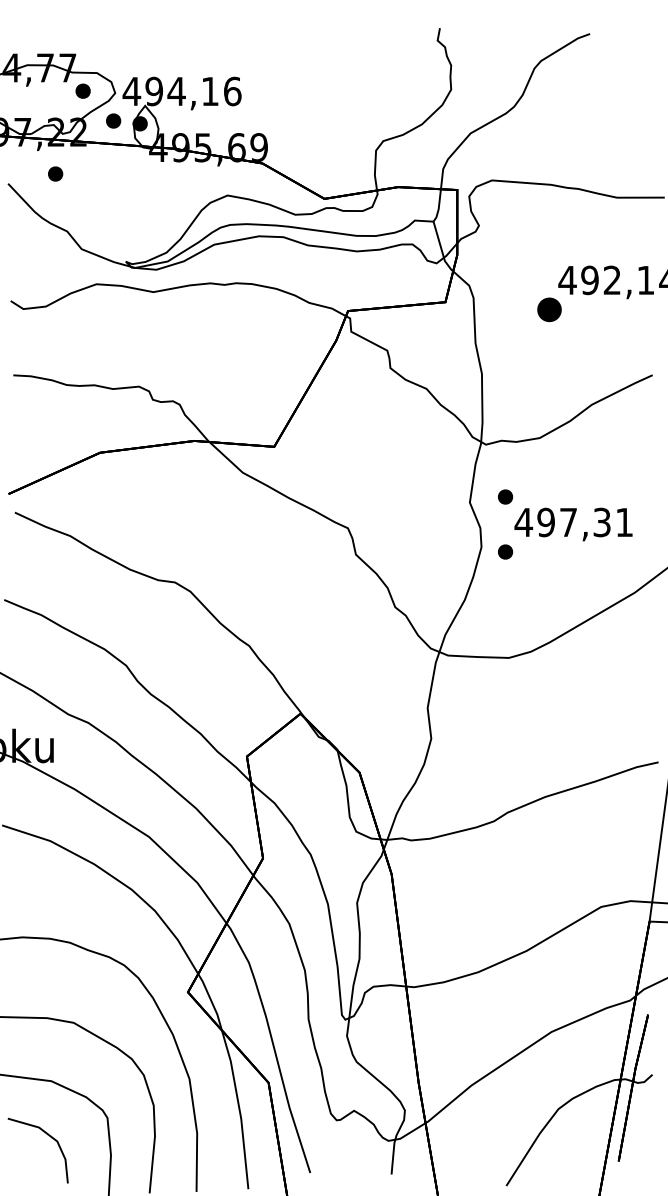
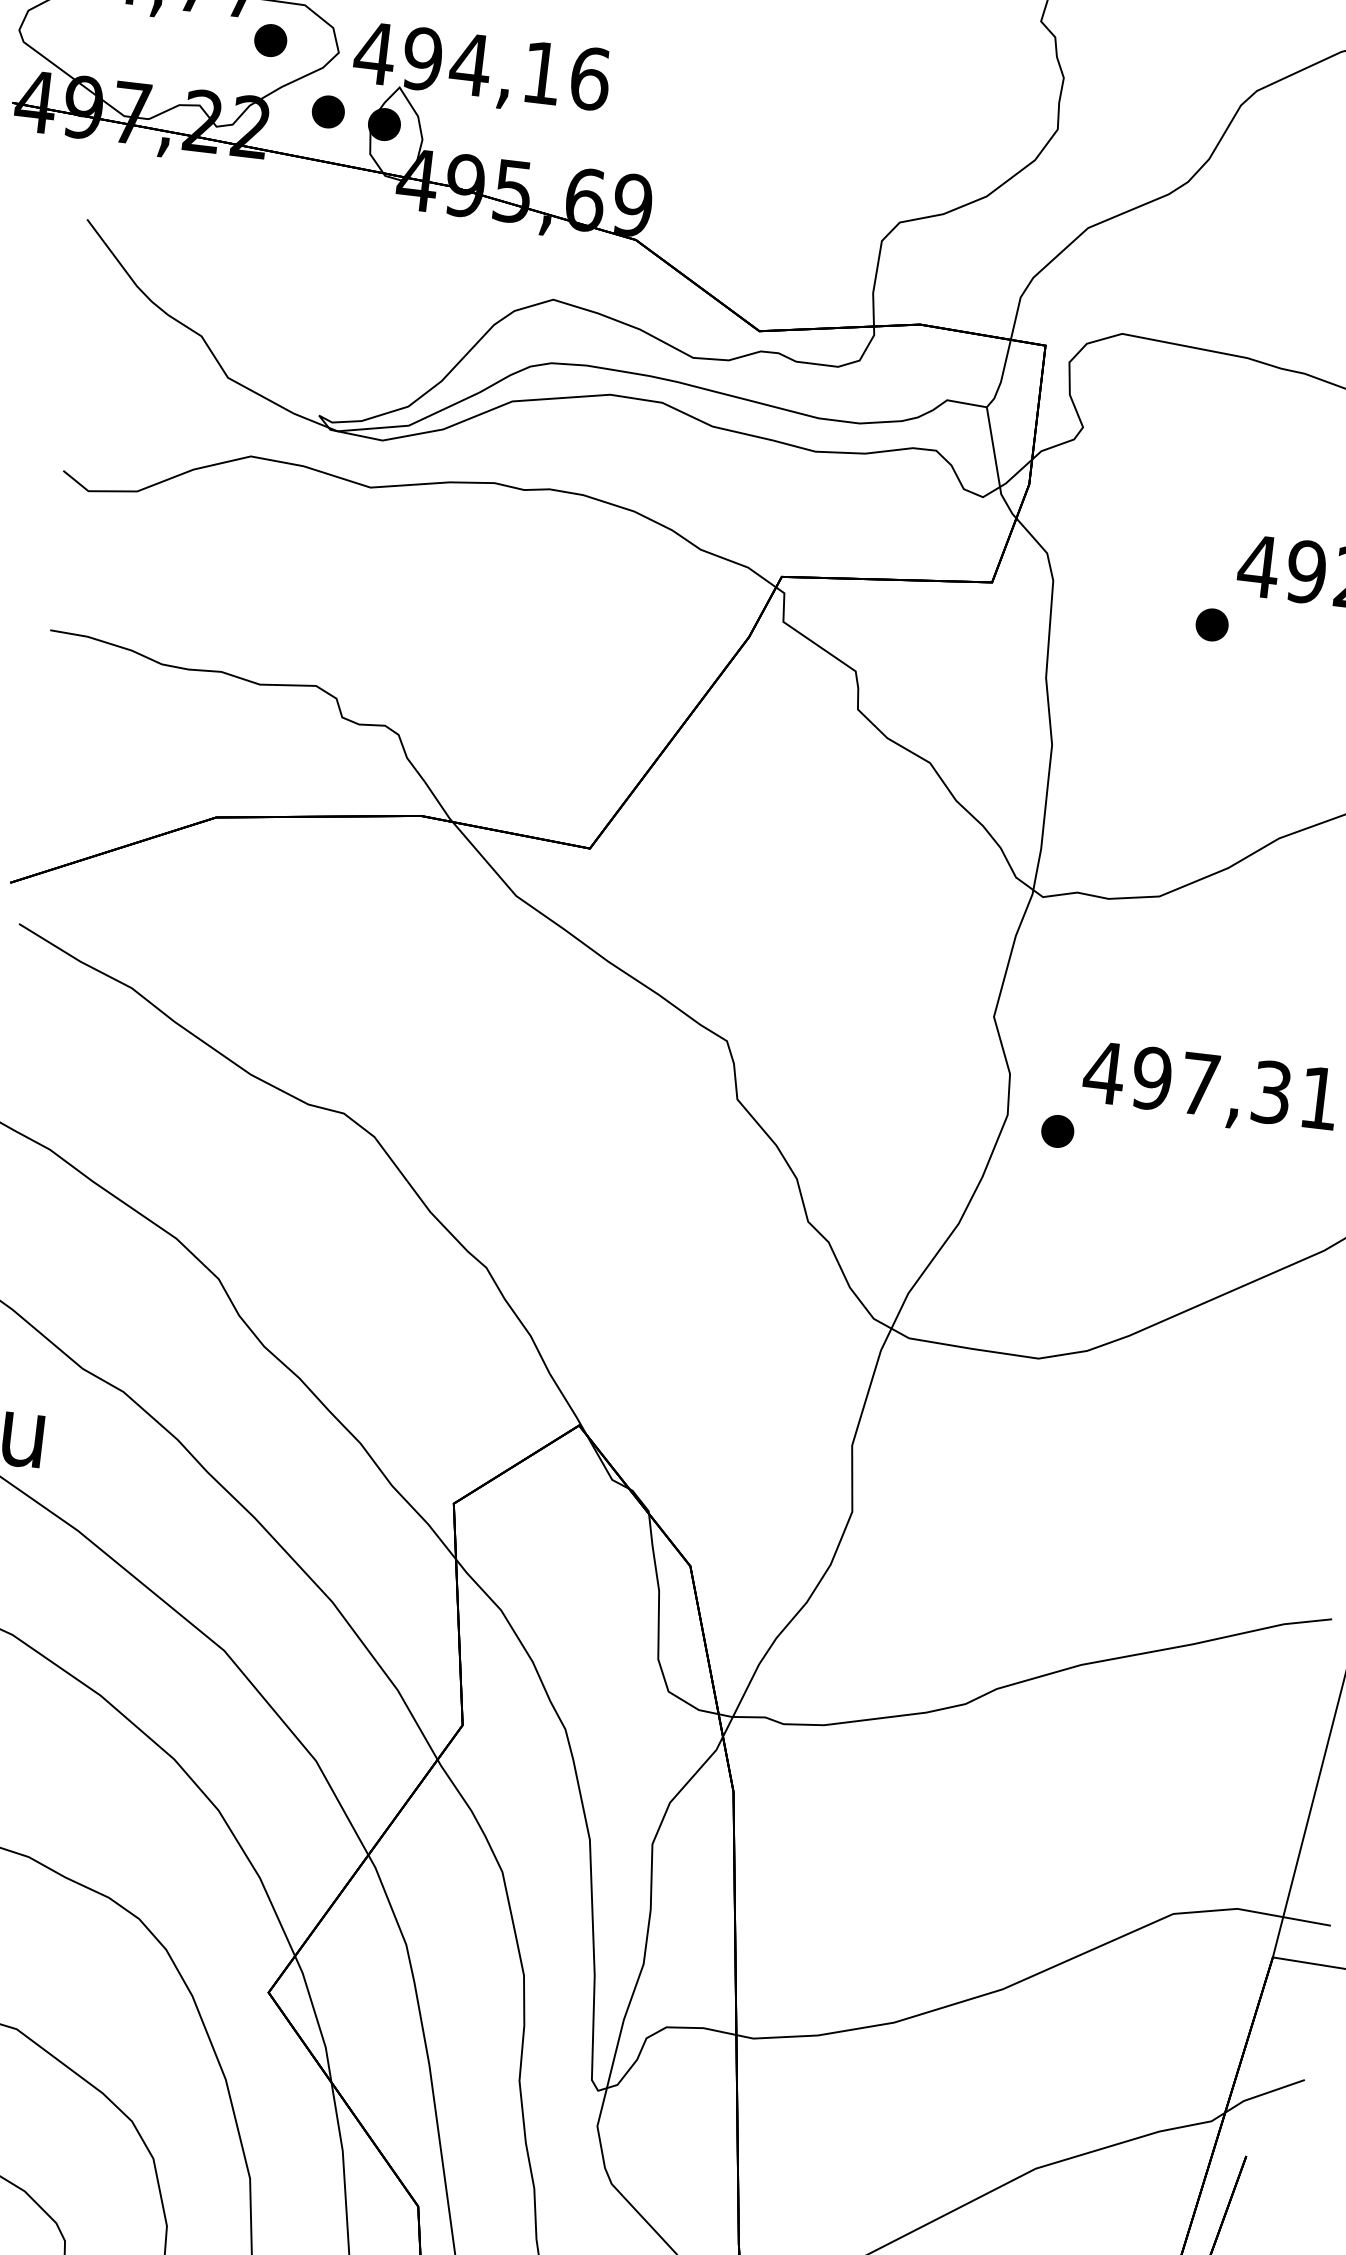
part: (55, 173) -> (191, 209), removed
part: (548, 309) -> (1210, 623), size x0.62
part: (505, 496) -> (1071, 1012), removed

